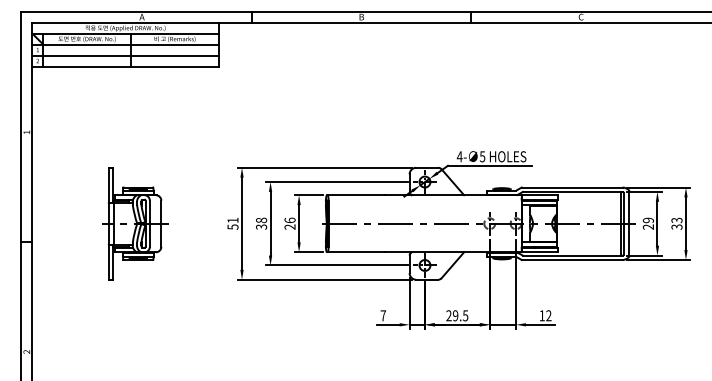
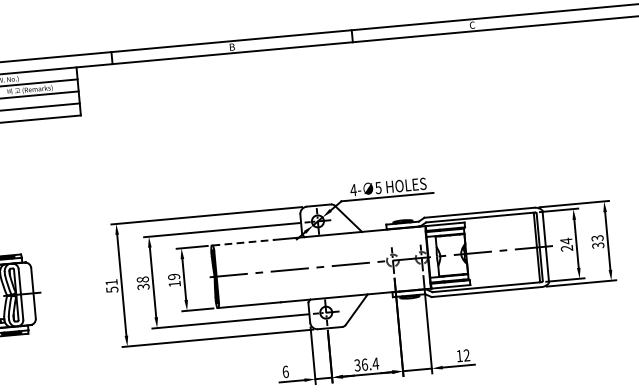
line: (356, 195) -> (244, 242), solid -> dashed
text: (647, 220) -> (565, 241), 29 -> 24
text: (289, 223) -> (173, 280), 26 -> 19
text: (383, 315) -> (285, 371), 7 -> 6
text: (457, 315) -> (366, 364), 29.5 -> 36.4

